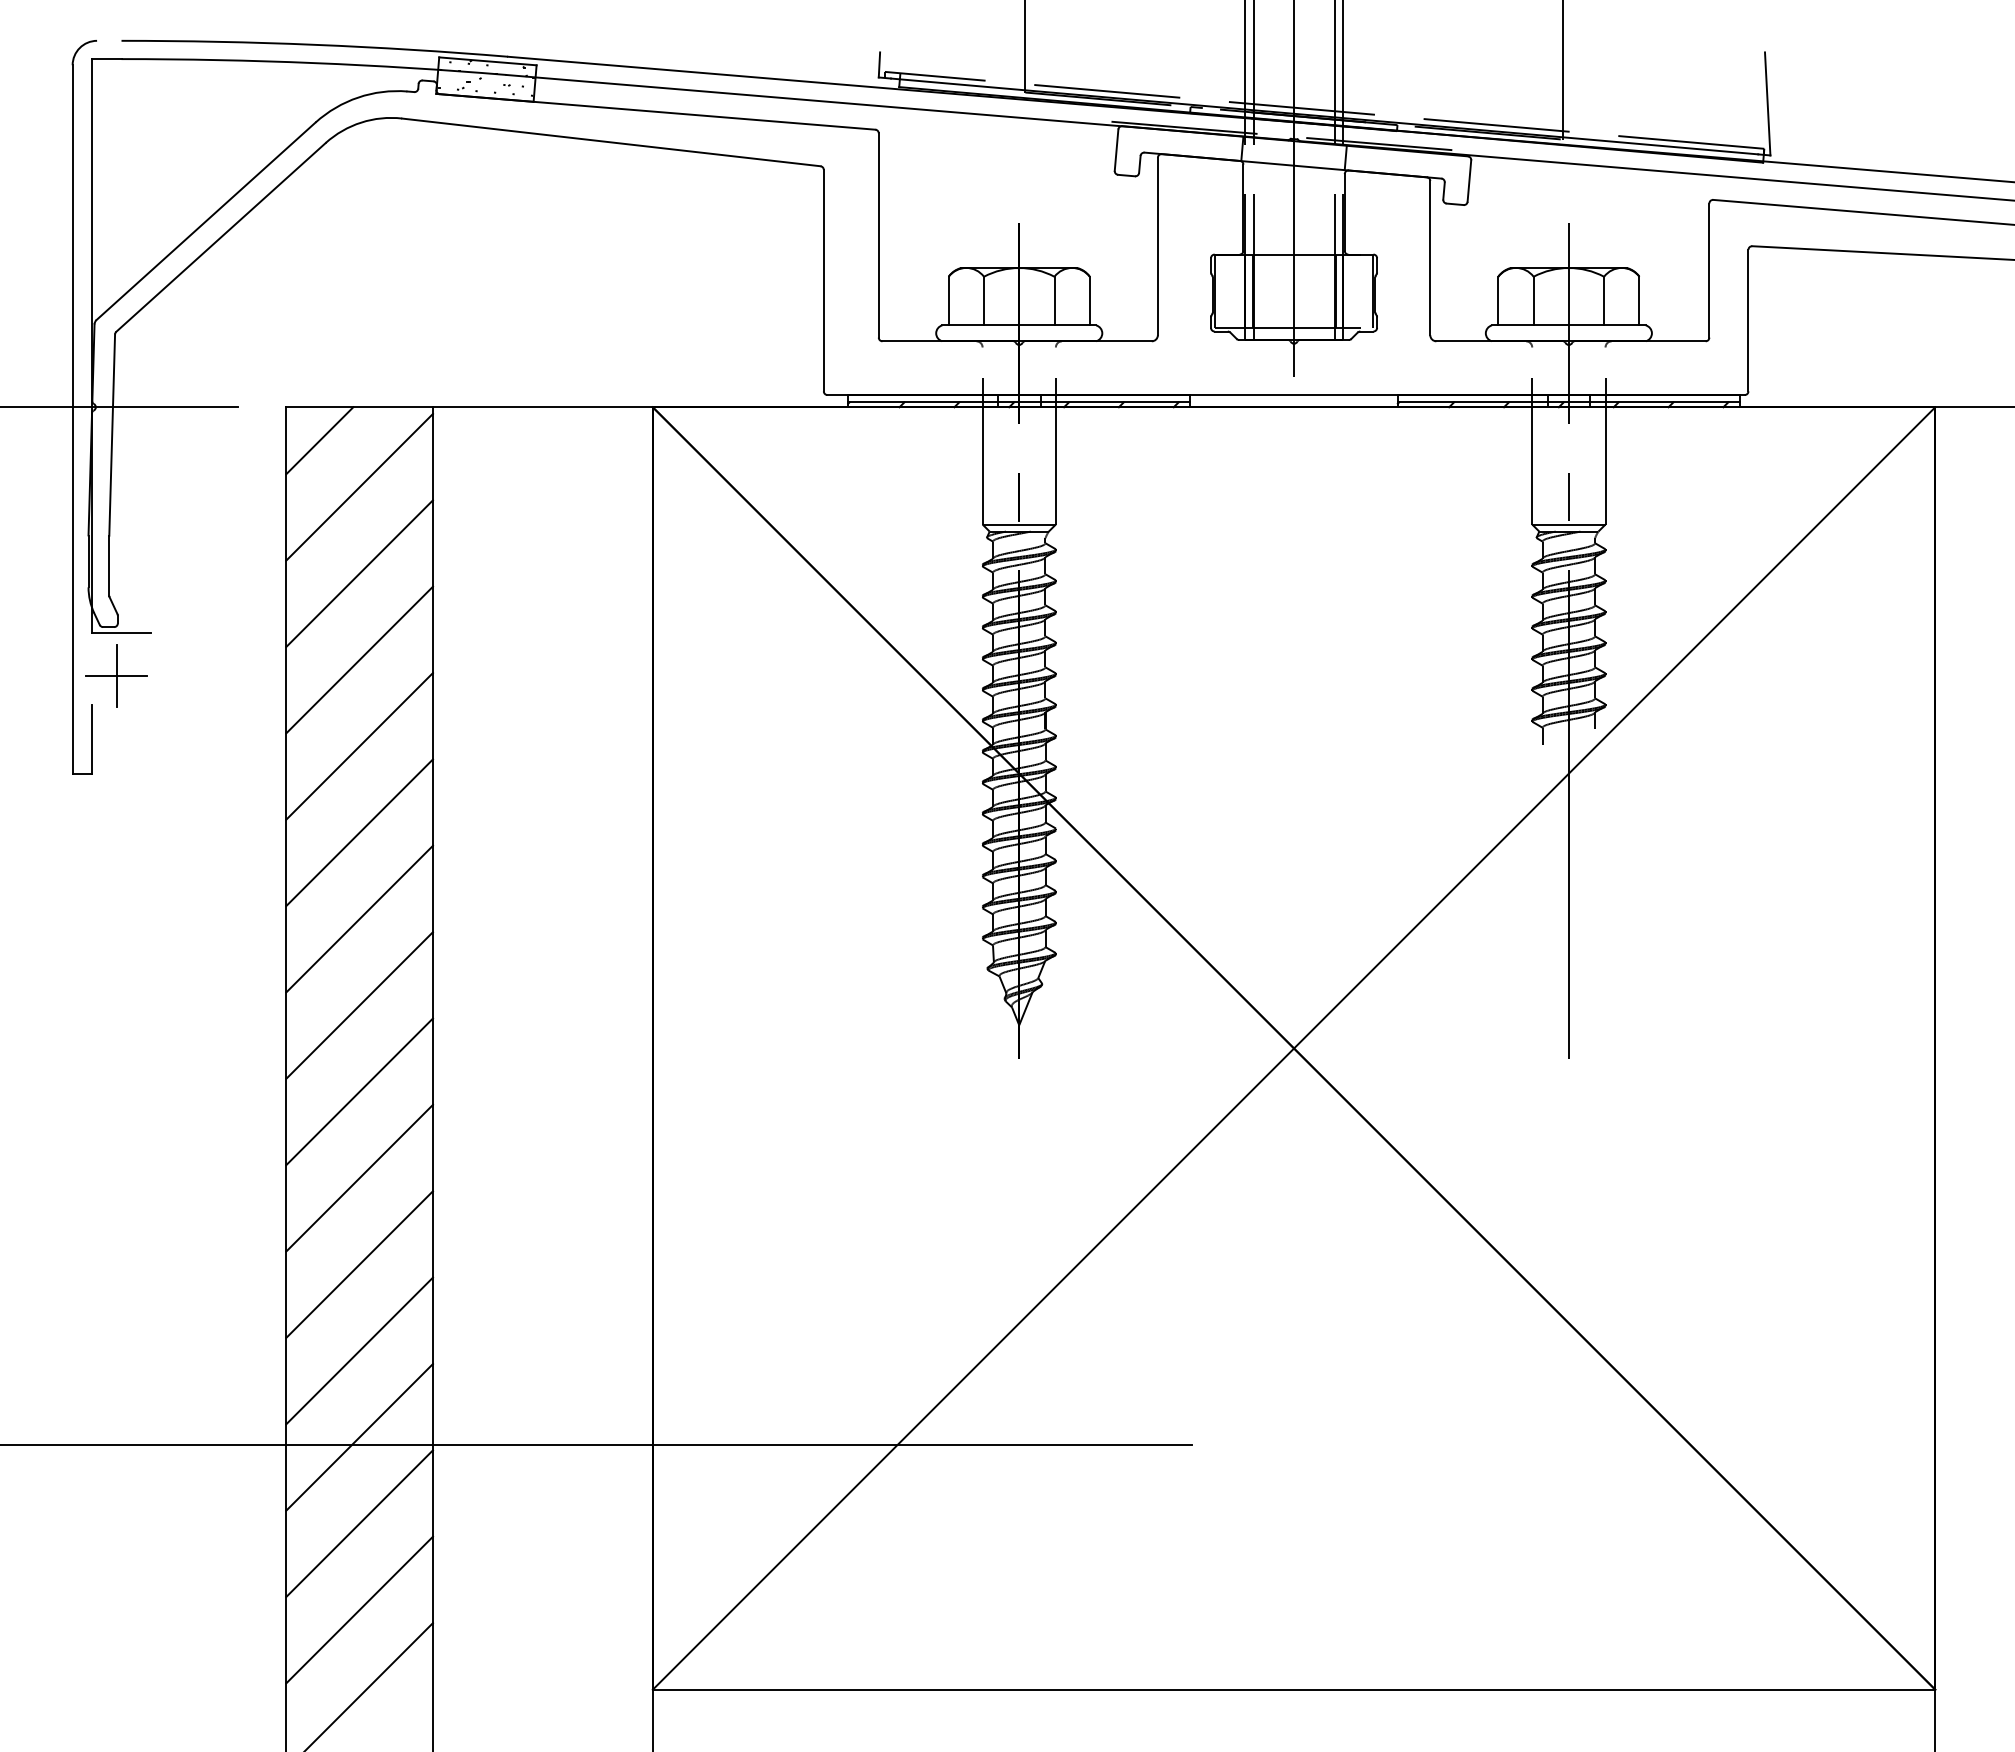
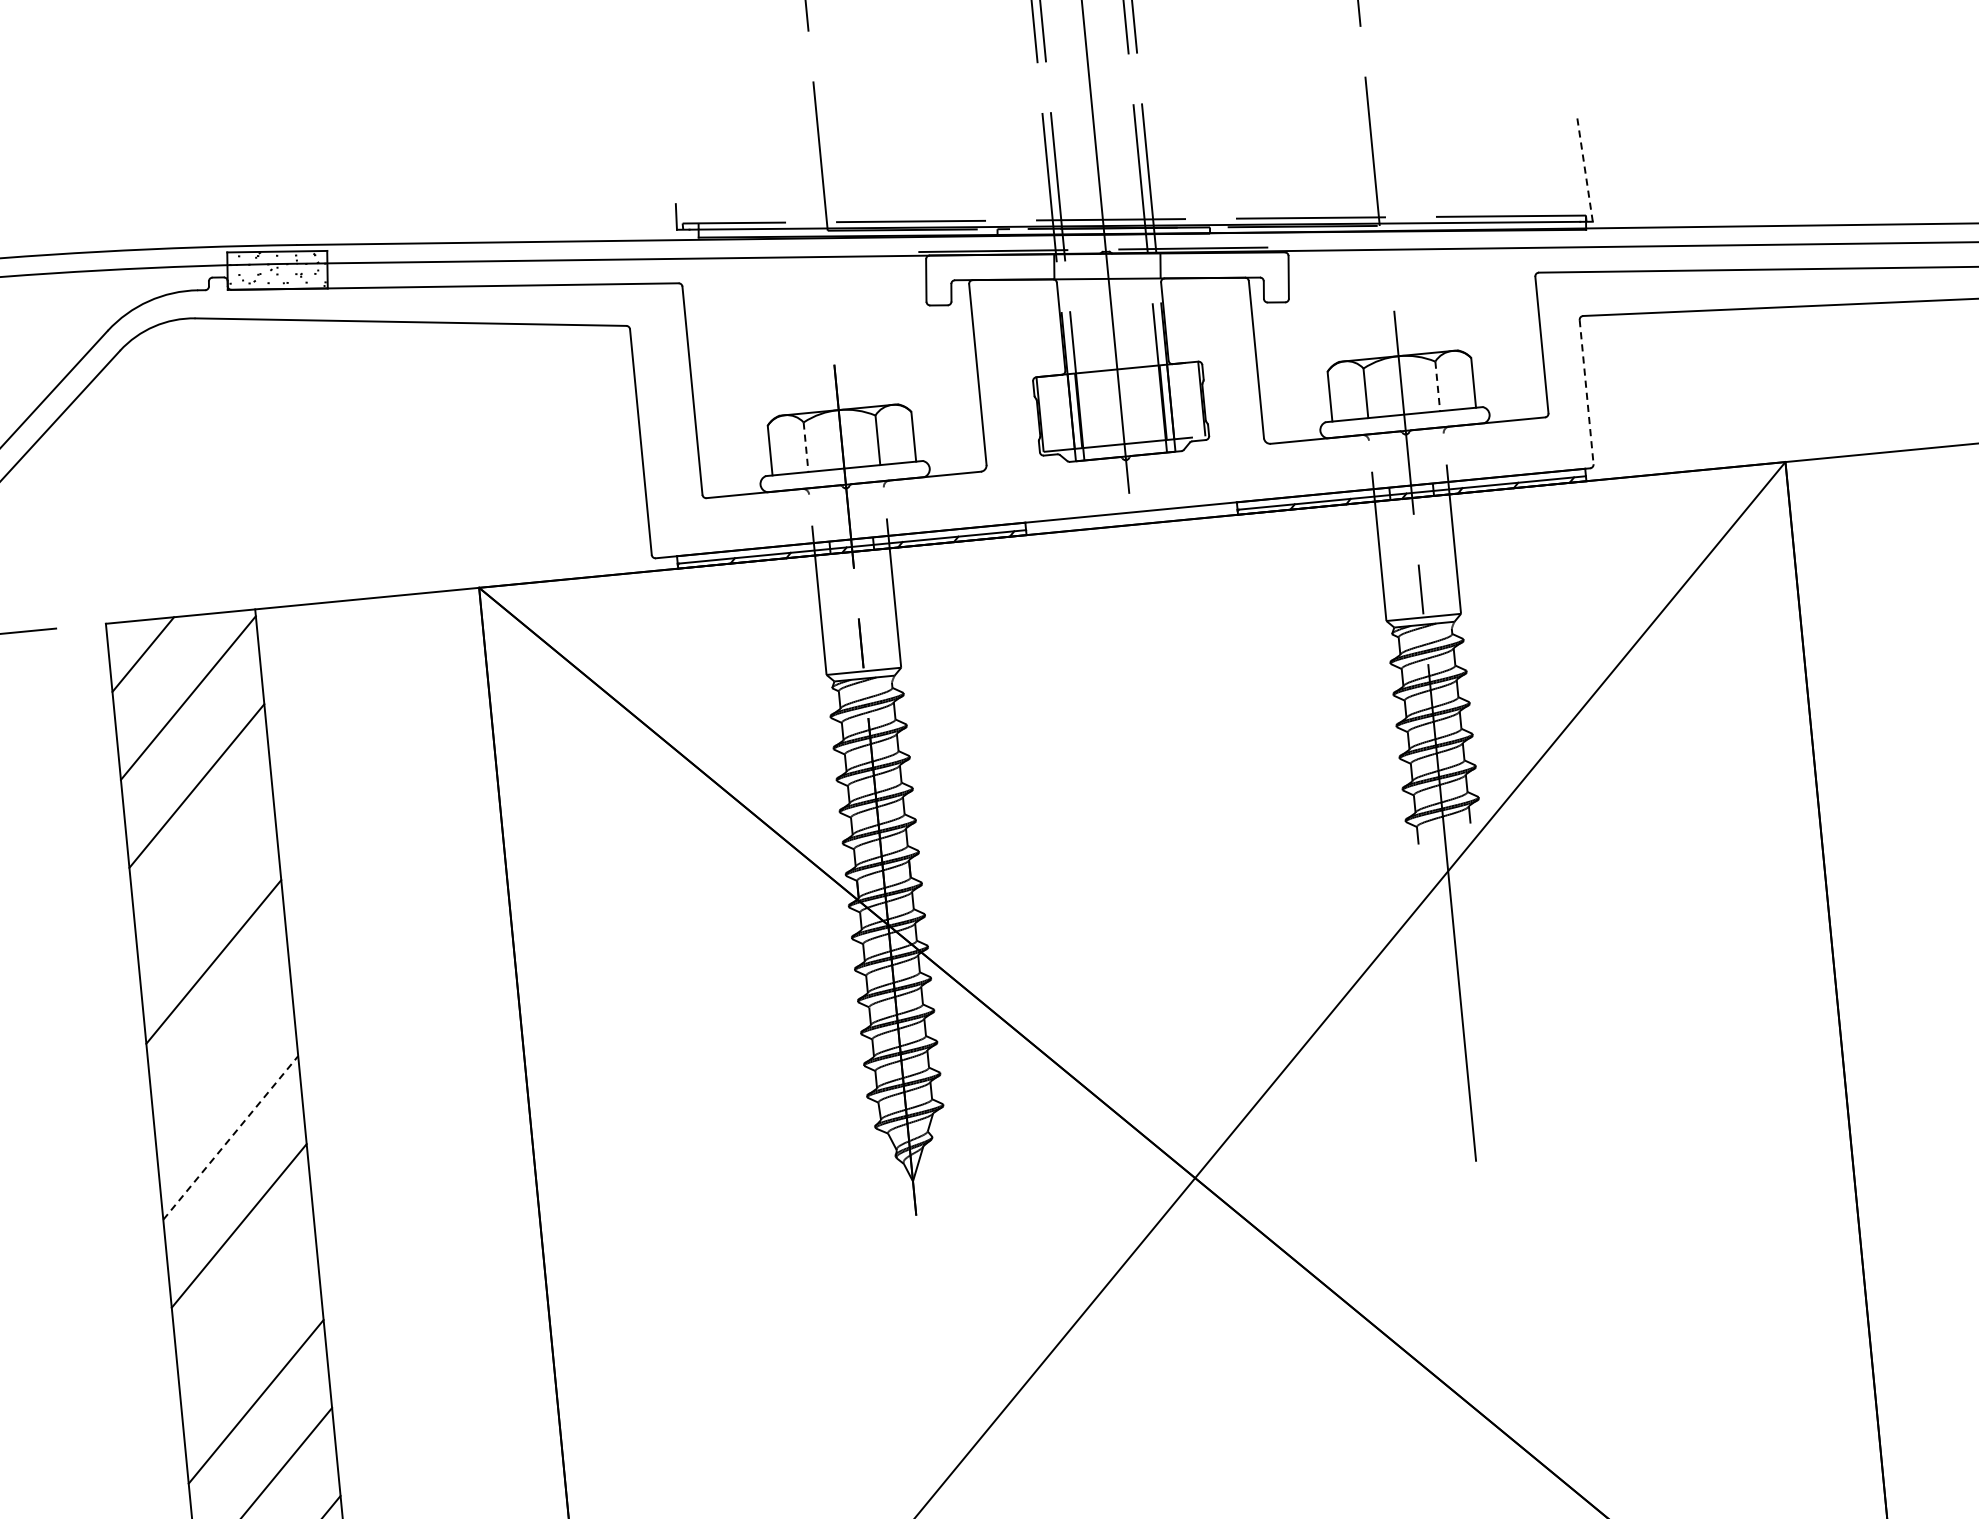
line: (1767, 103) -> (1584, 169), solid -> dashed
line: (983, 301) -> (805, 447), solid -> dashed
line: (1604, 301) -> (1438, 386), solid -> dashed
line: (1748, 320) -> (1586, 392), solid -> dashed
line: (359, 659) -> (205, 873), removed
line: (359, 832) -> (222, 1049), removed
line: (359, 919) -> (230, 1138), solid -> dashed
line: (359, 1091) -> (247, 1313), removed

